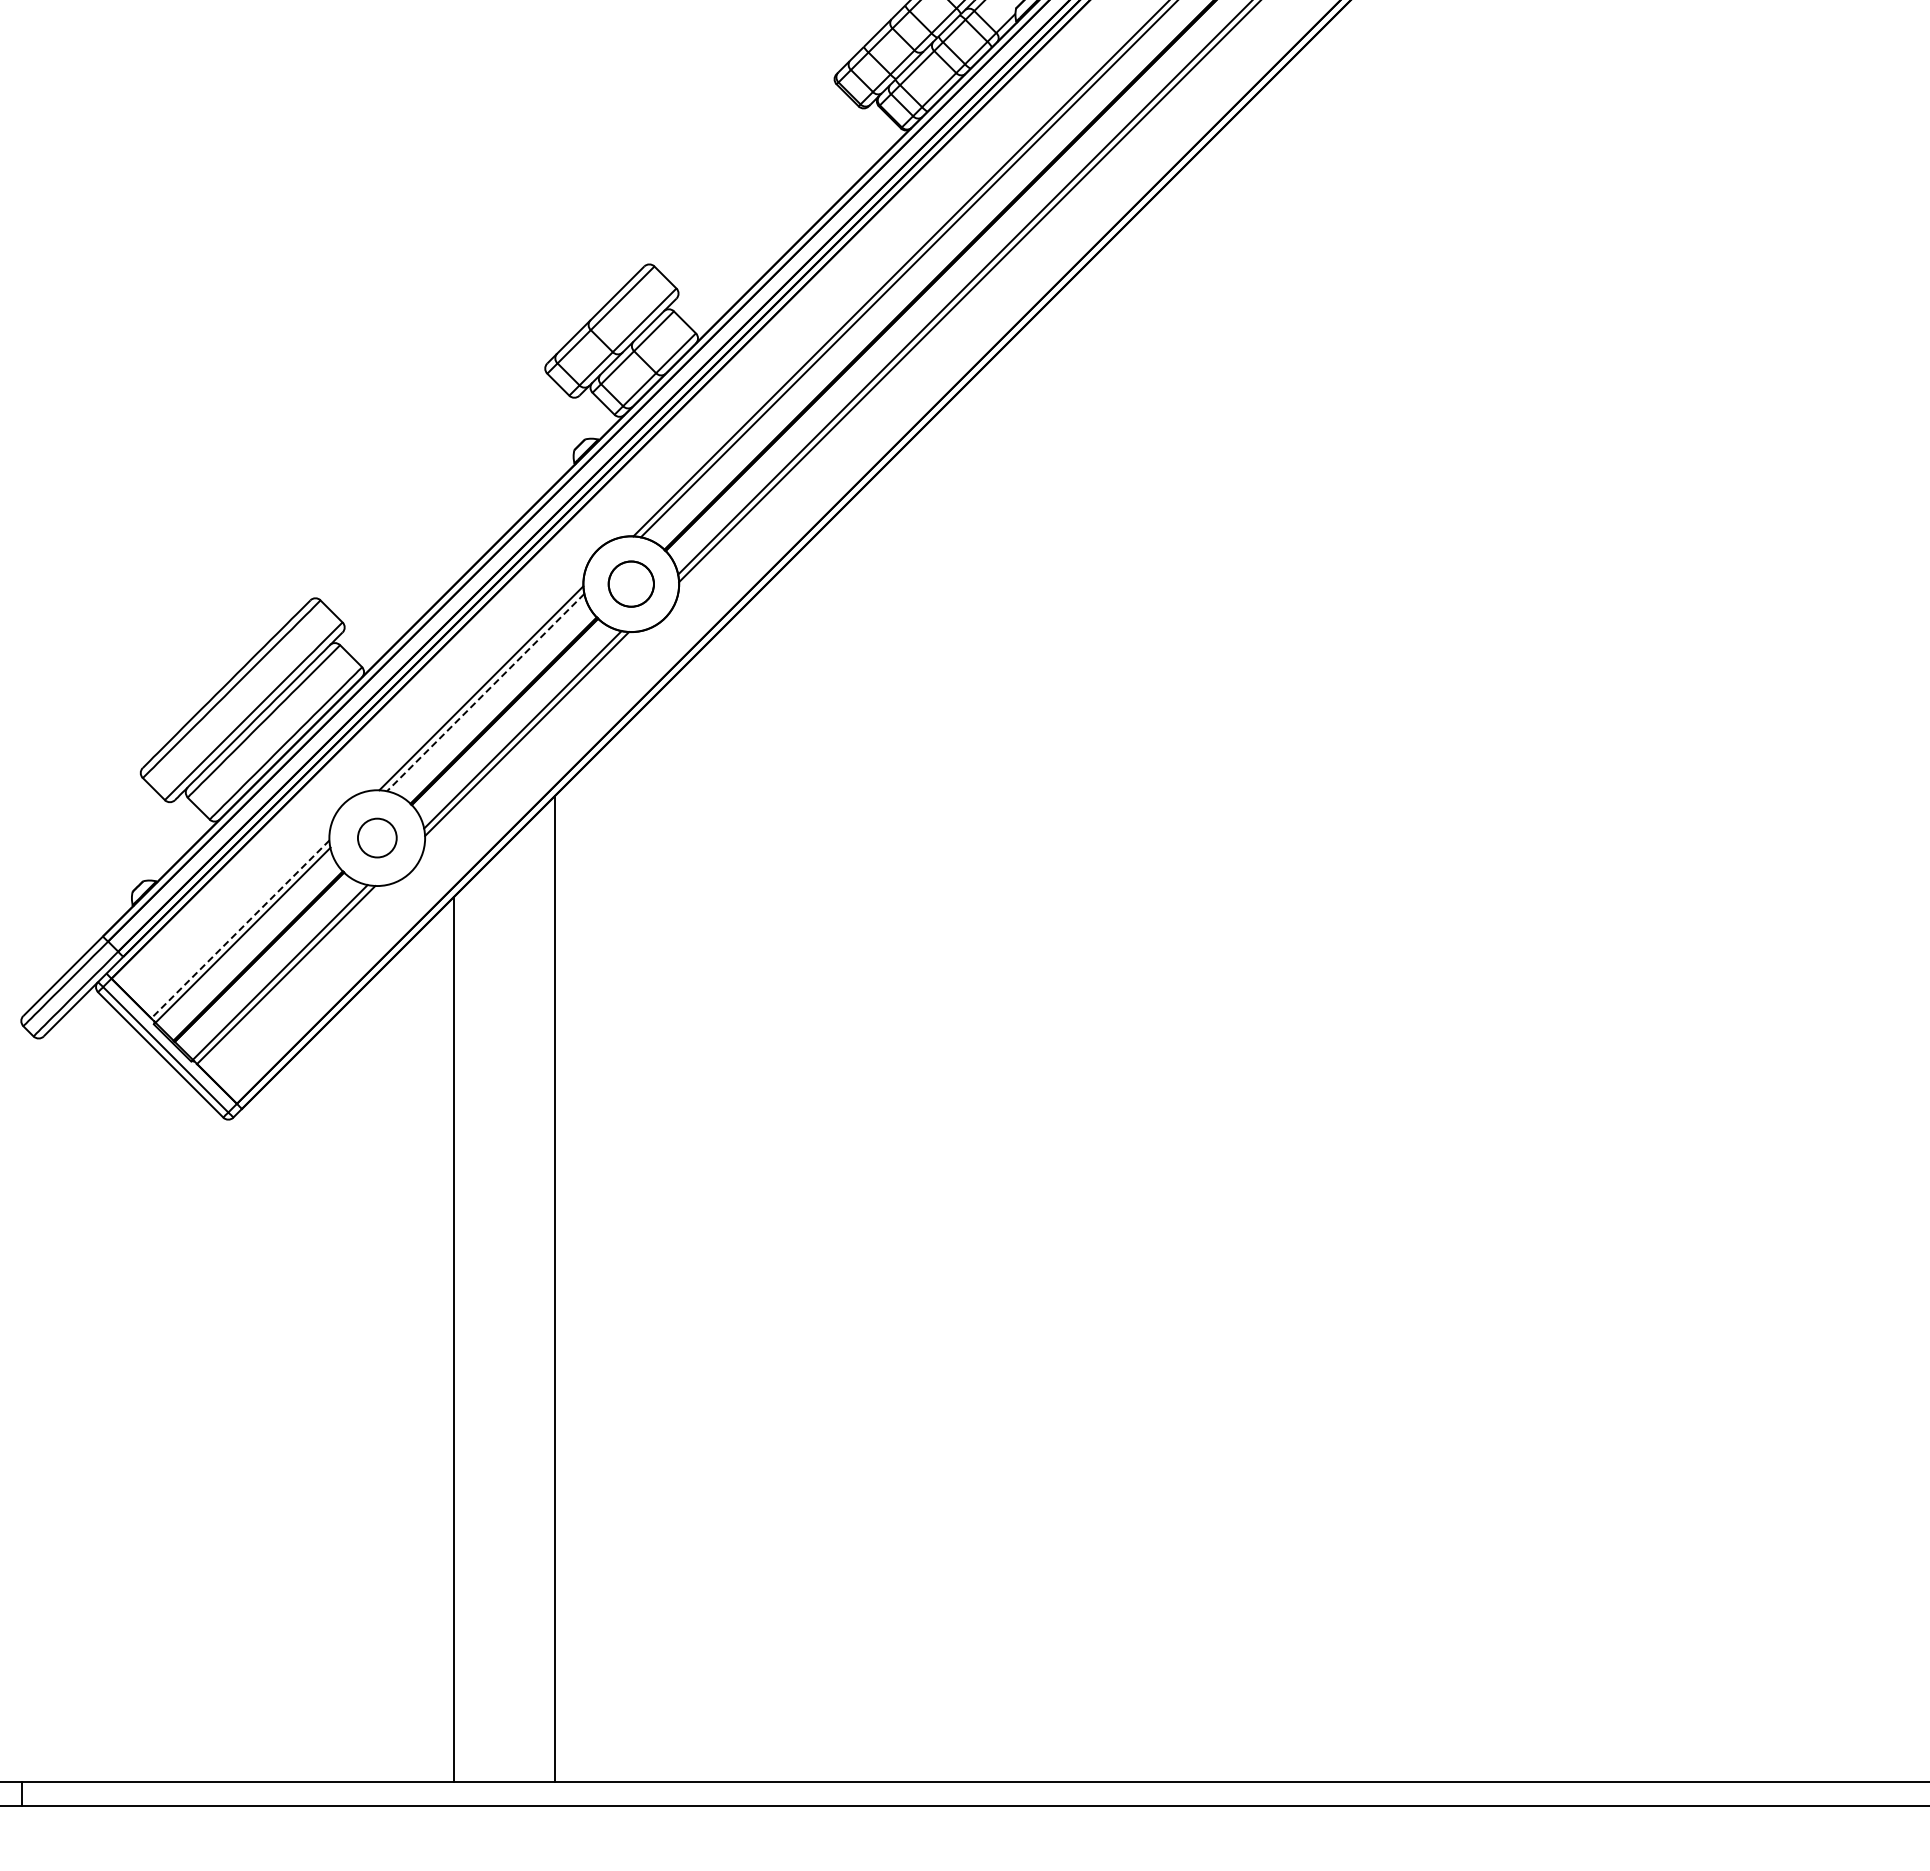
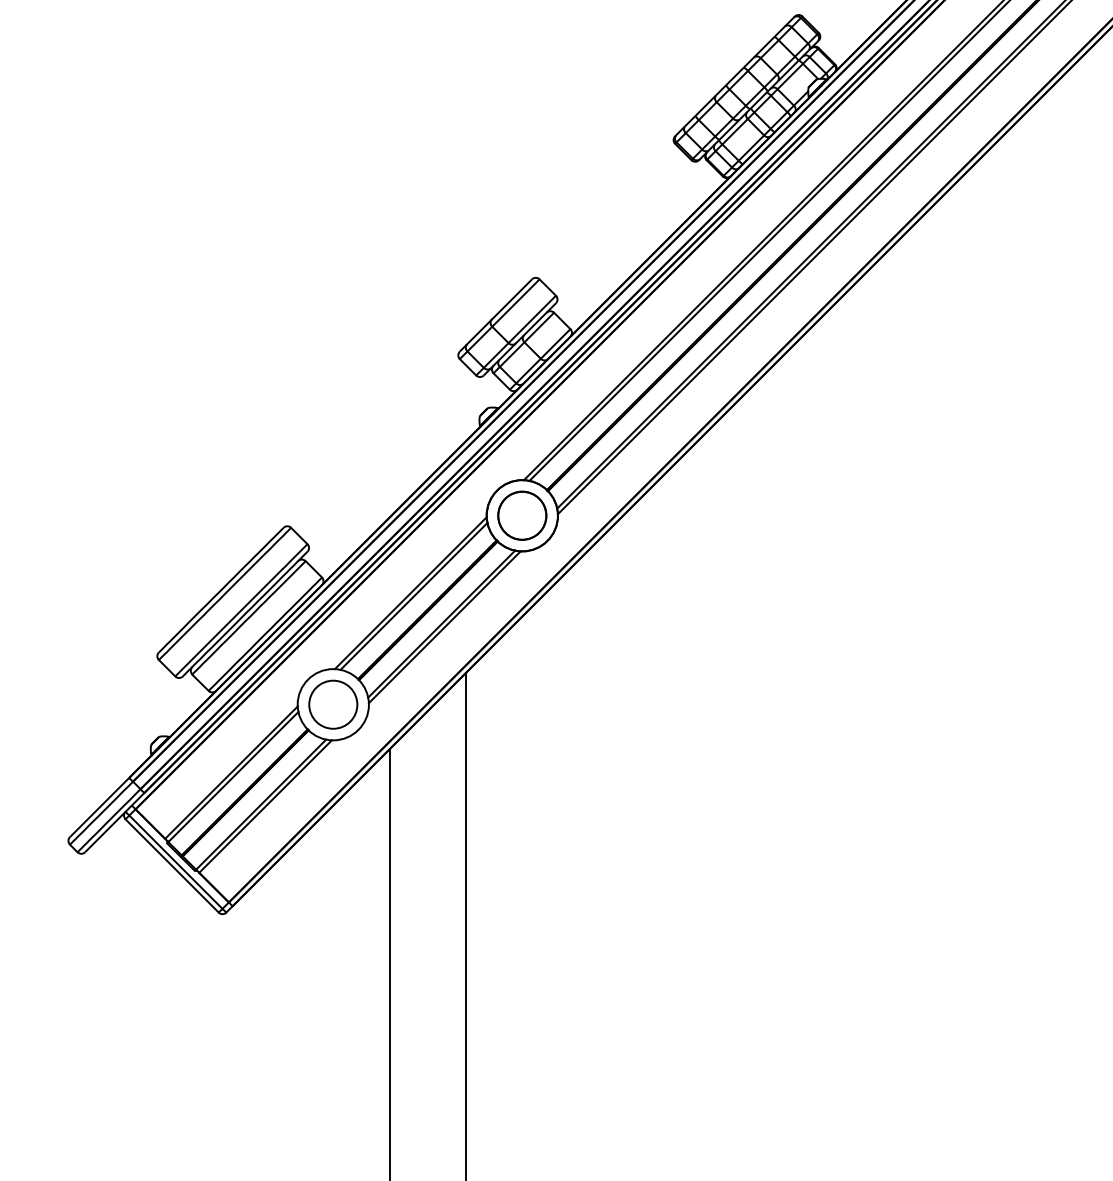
part: (631, 583) -> (522, 515), size x1.43
line: (485, 692) -> (413, 596), dashed -> solid
circle: (377, 837) -> (333, 704), size x1.67
line: (240, 929) -> (231, 772), dashed -> solid

